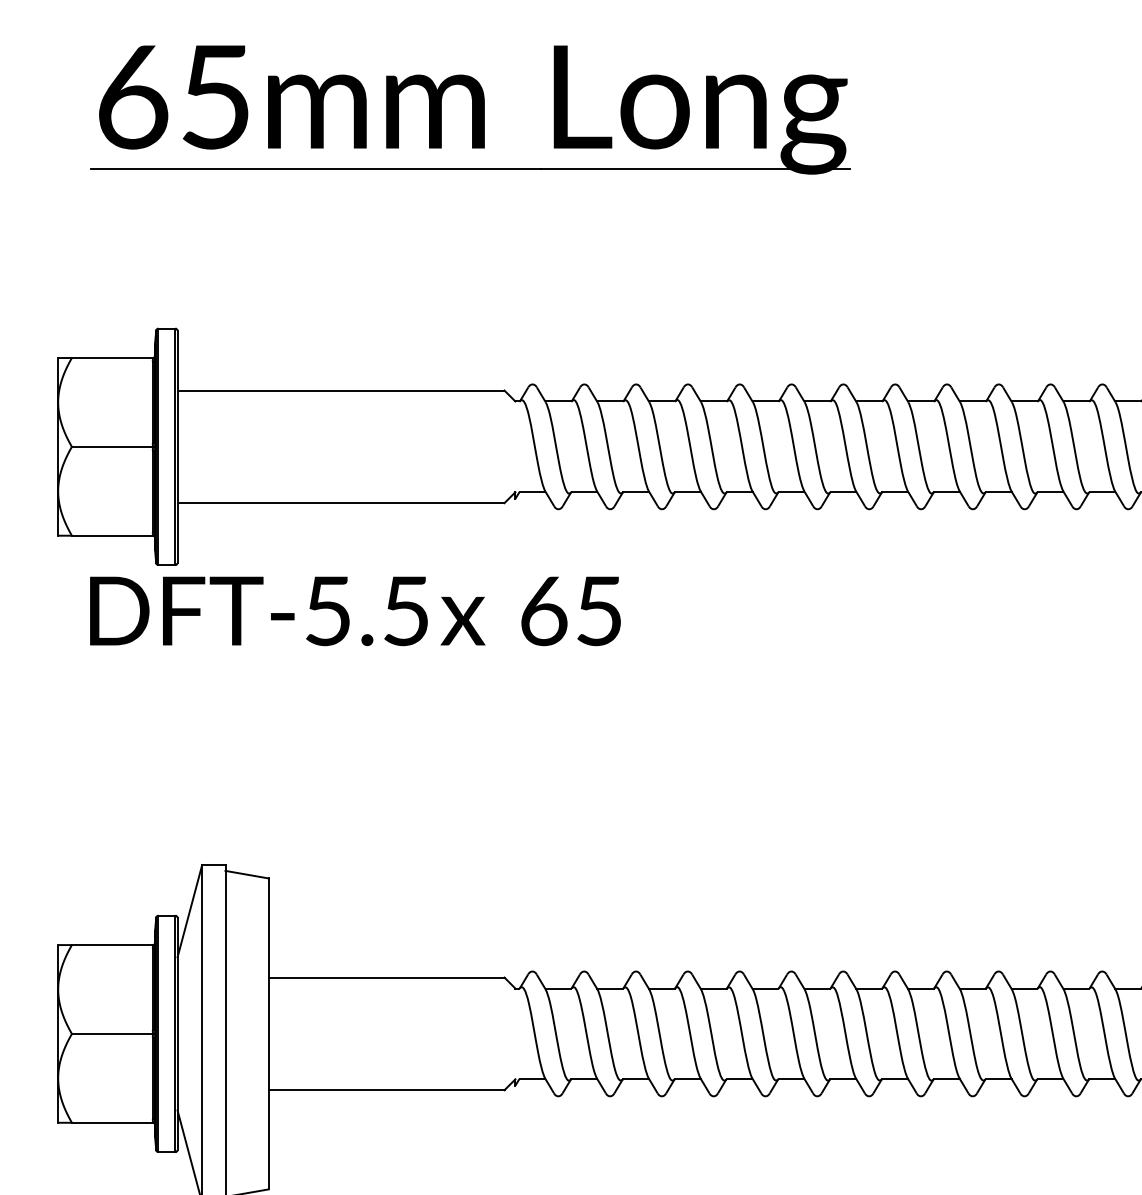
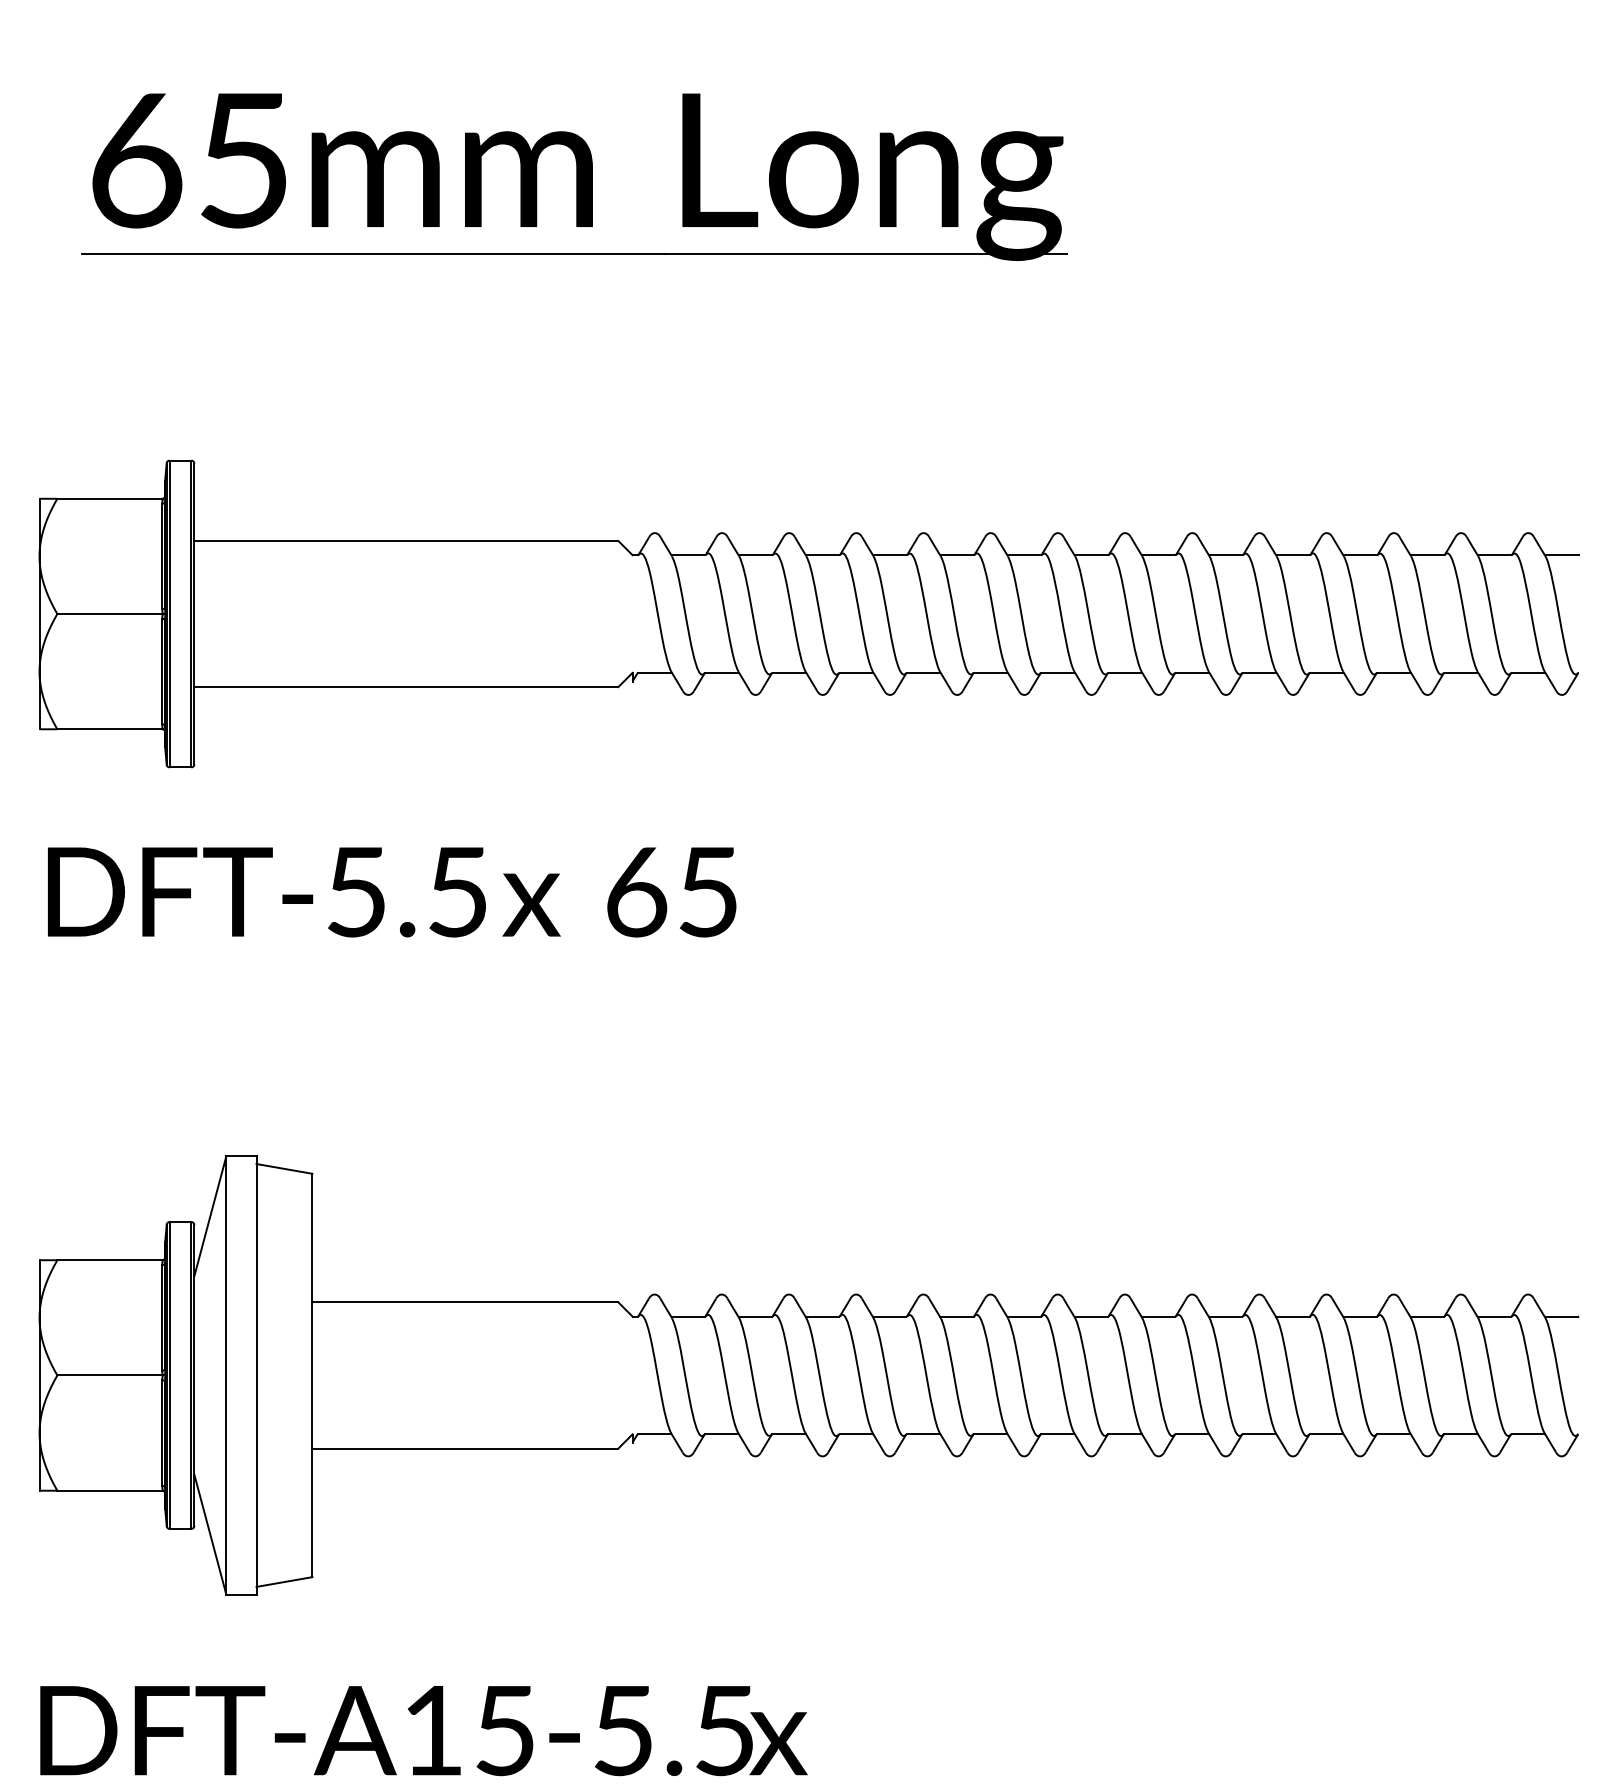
text: (355, 611) -> (392, 892), moved

